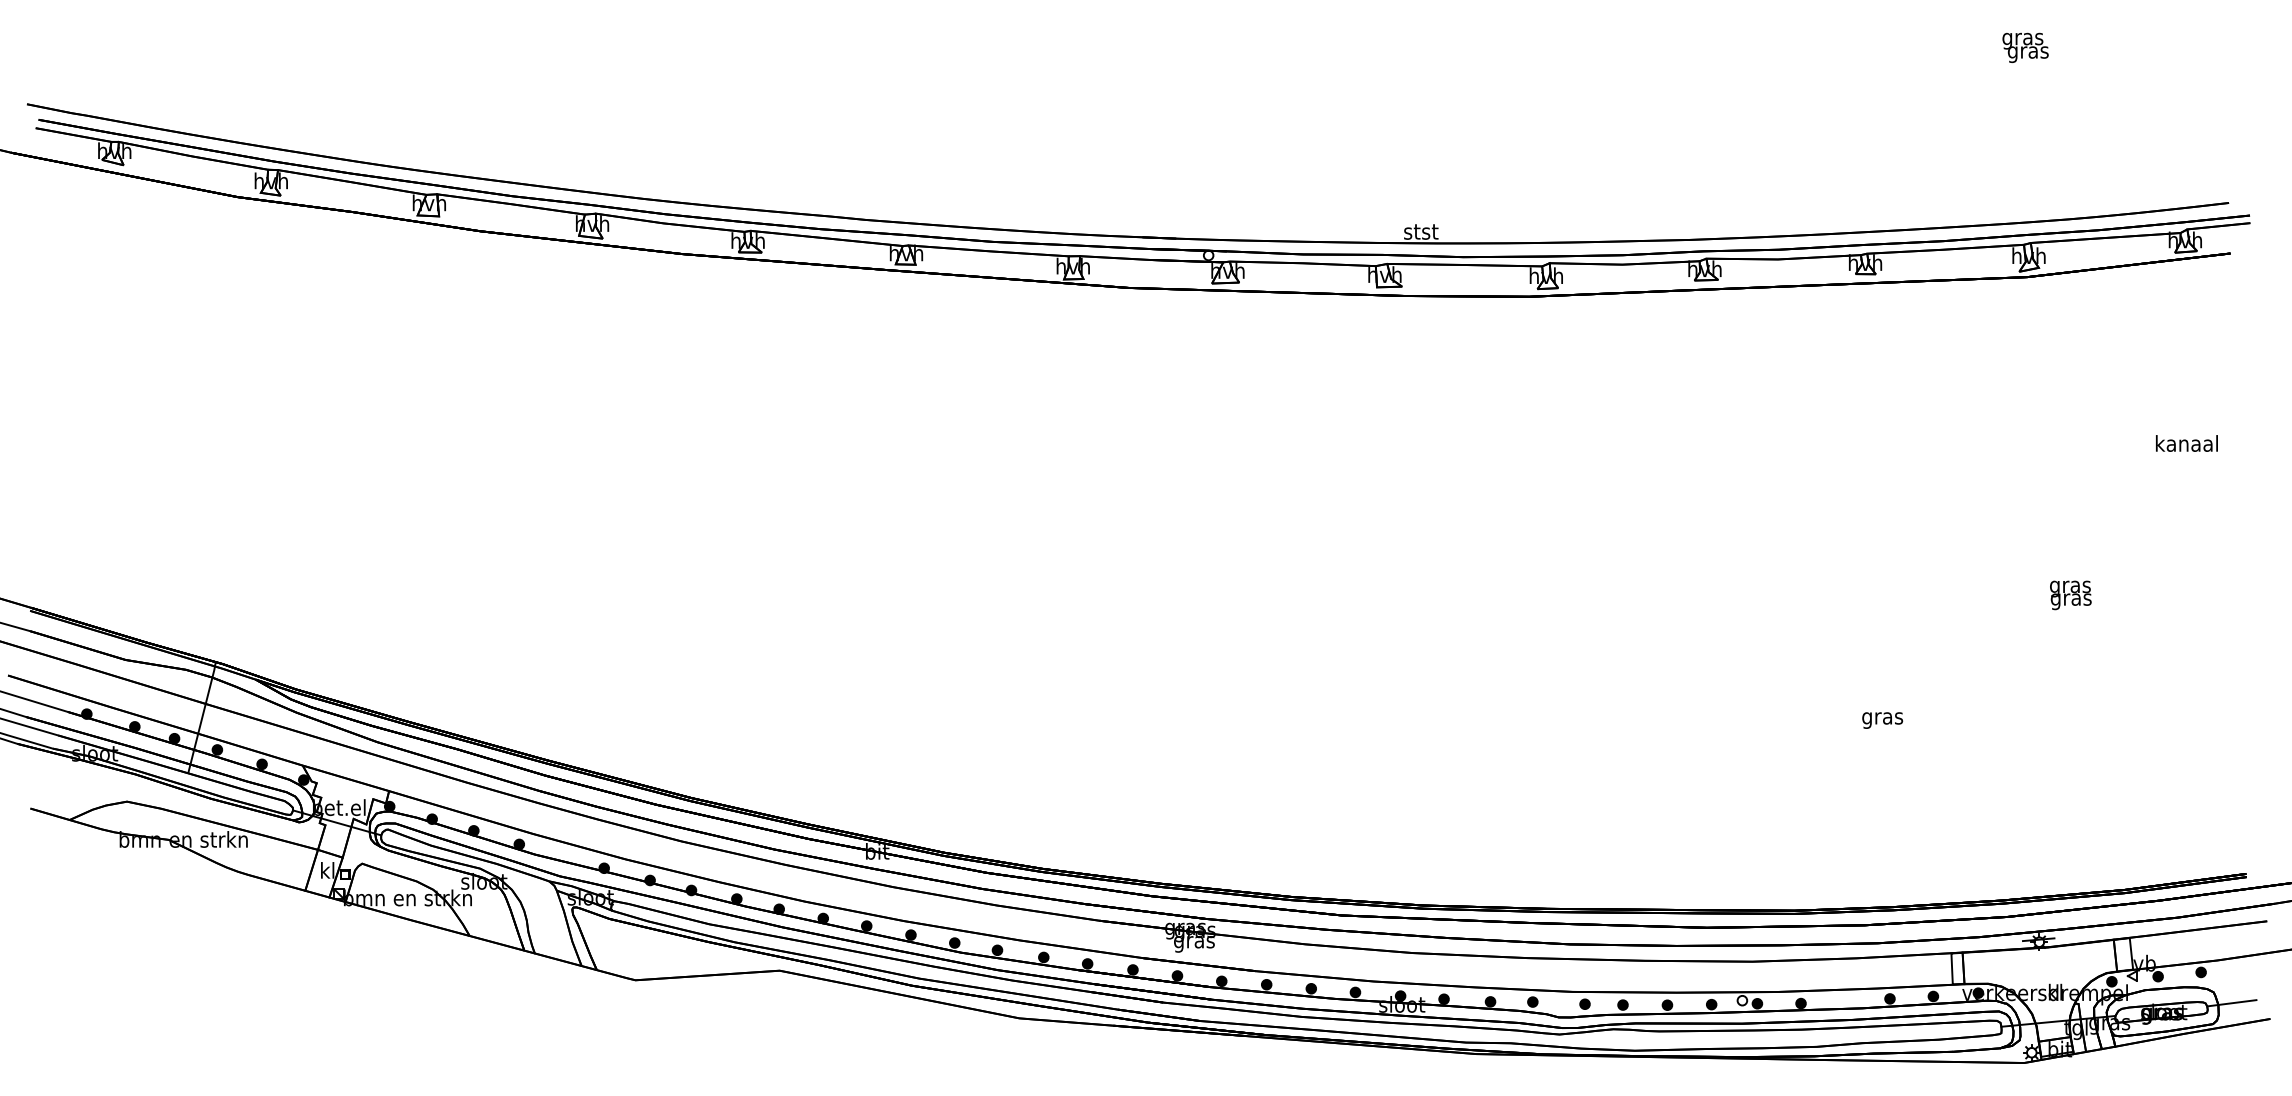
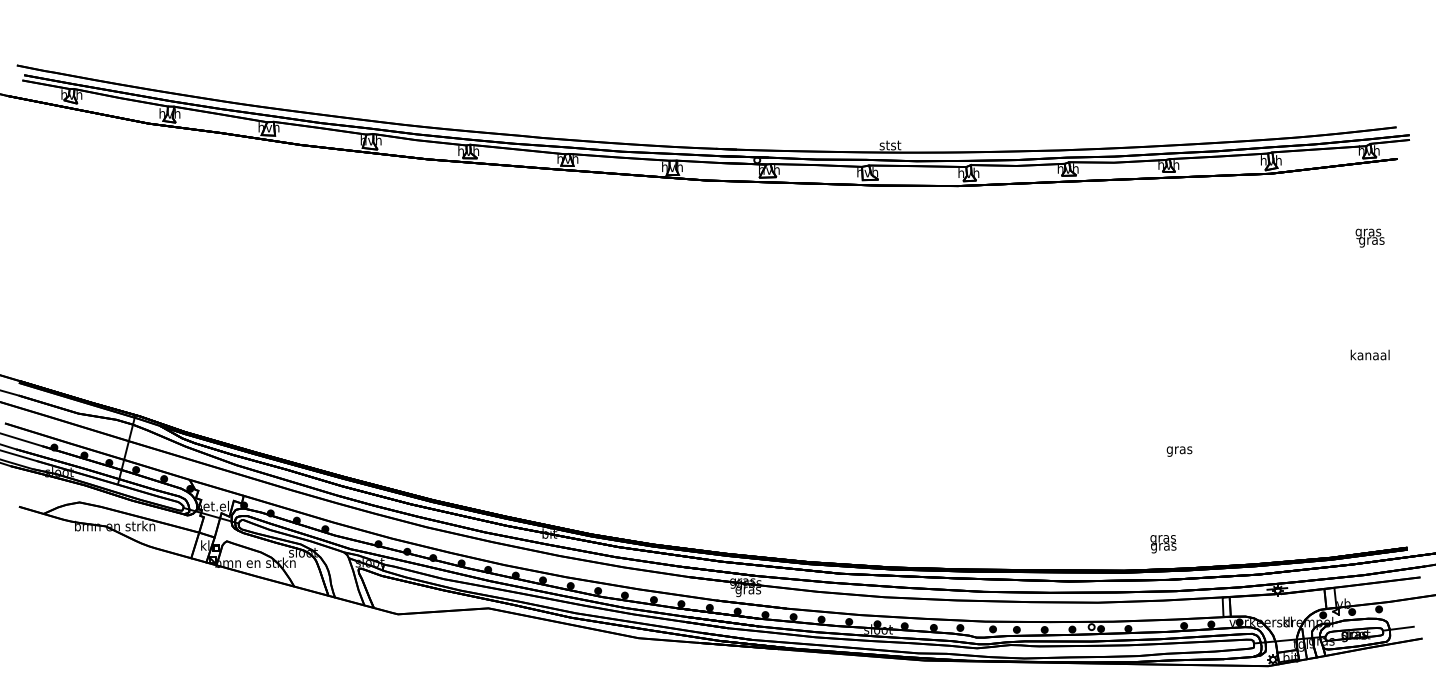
text: (2024, 46) -> (1369, 237), moved
text: (2185, 442) -> (1369, 354), moved
text: (2070, 595) -> (1163, 544), moved

